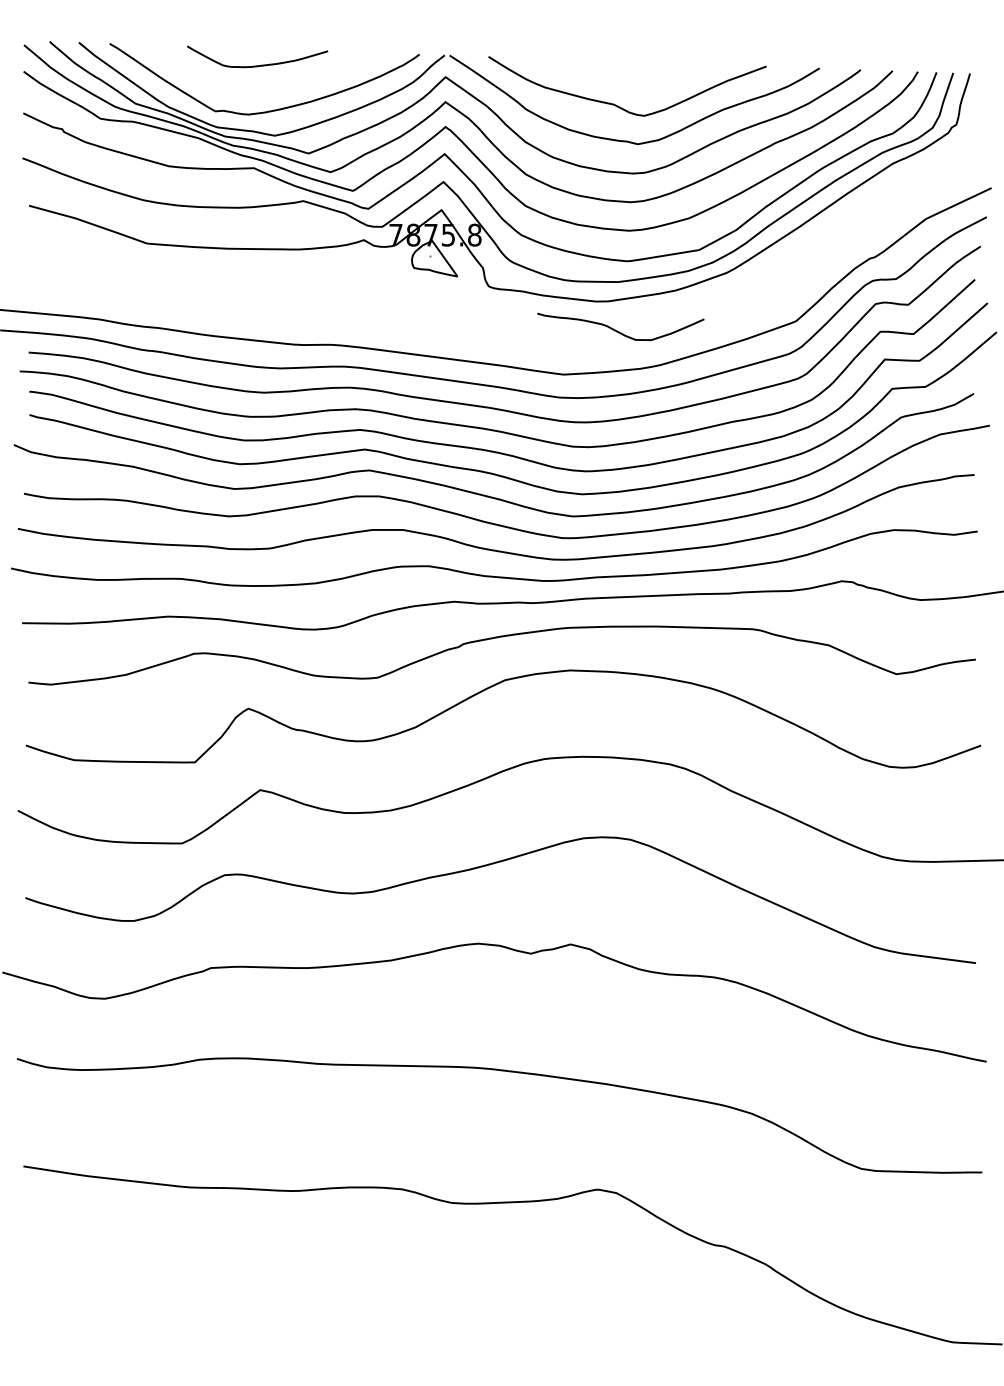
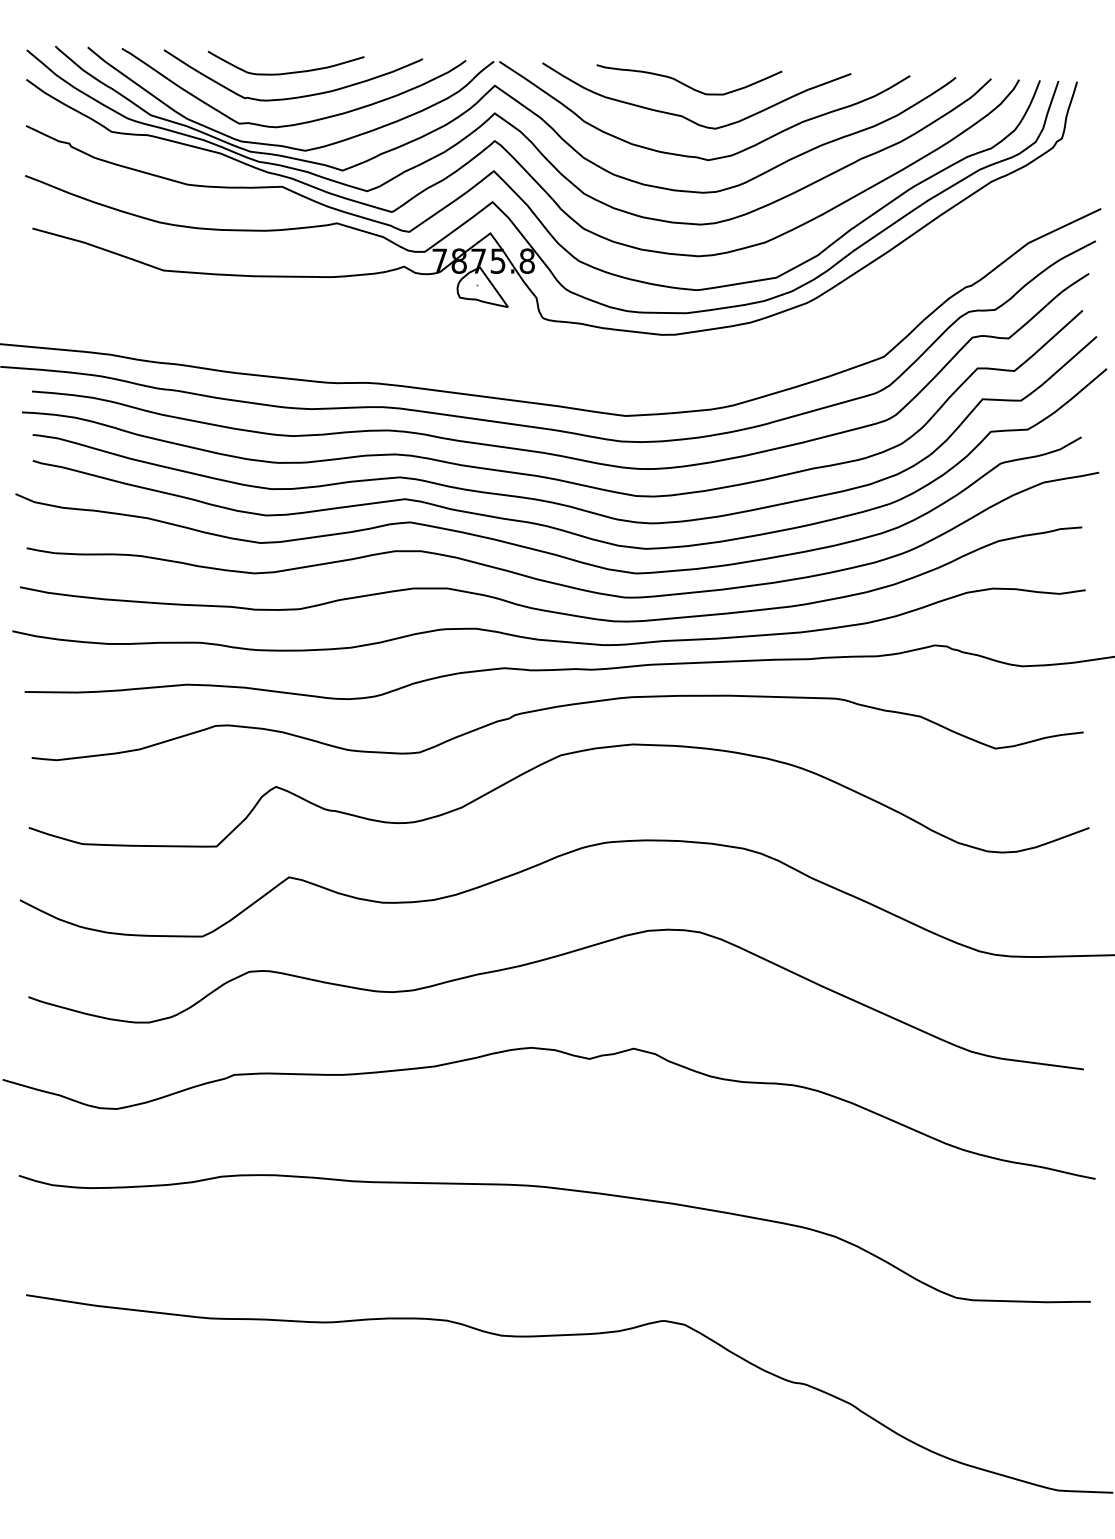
curve: (268, 86) -> (298, 96), added
curve: (617, 330) -> (685, 83), moved

